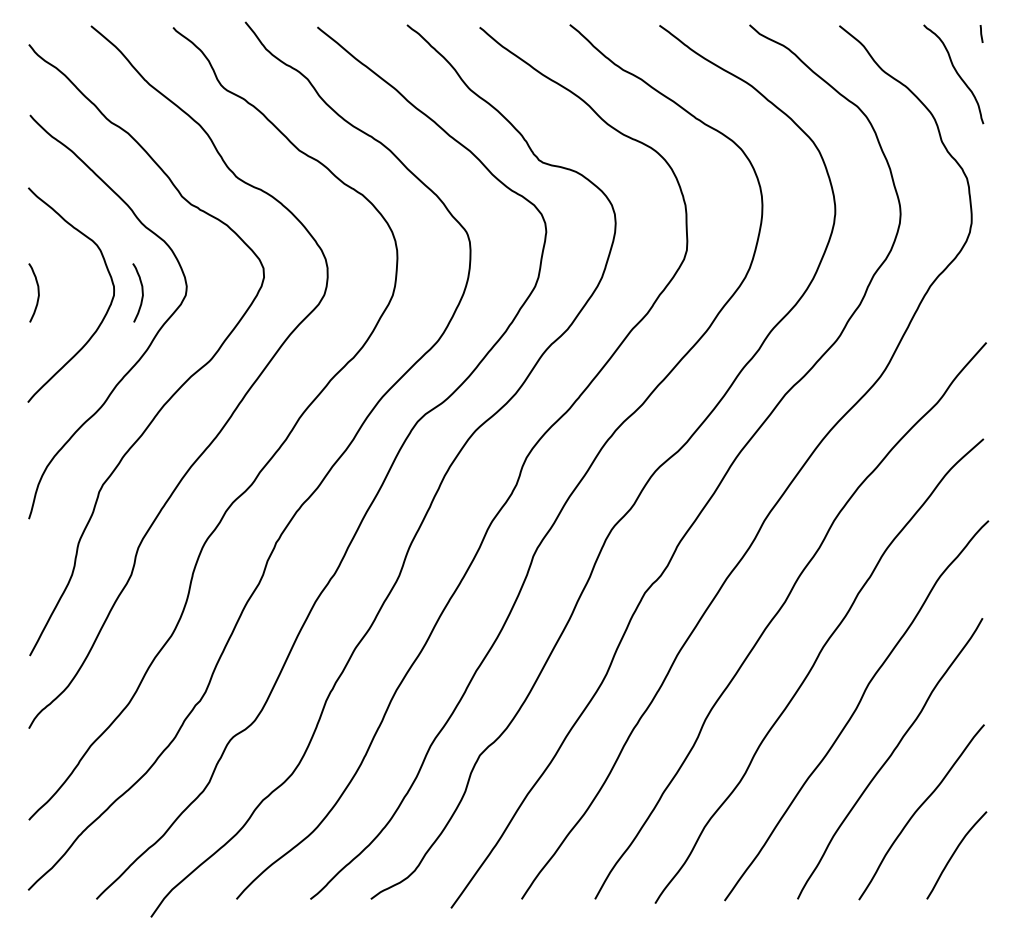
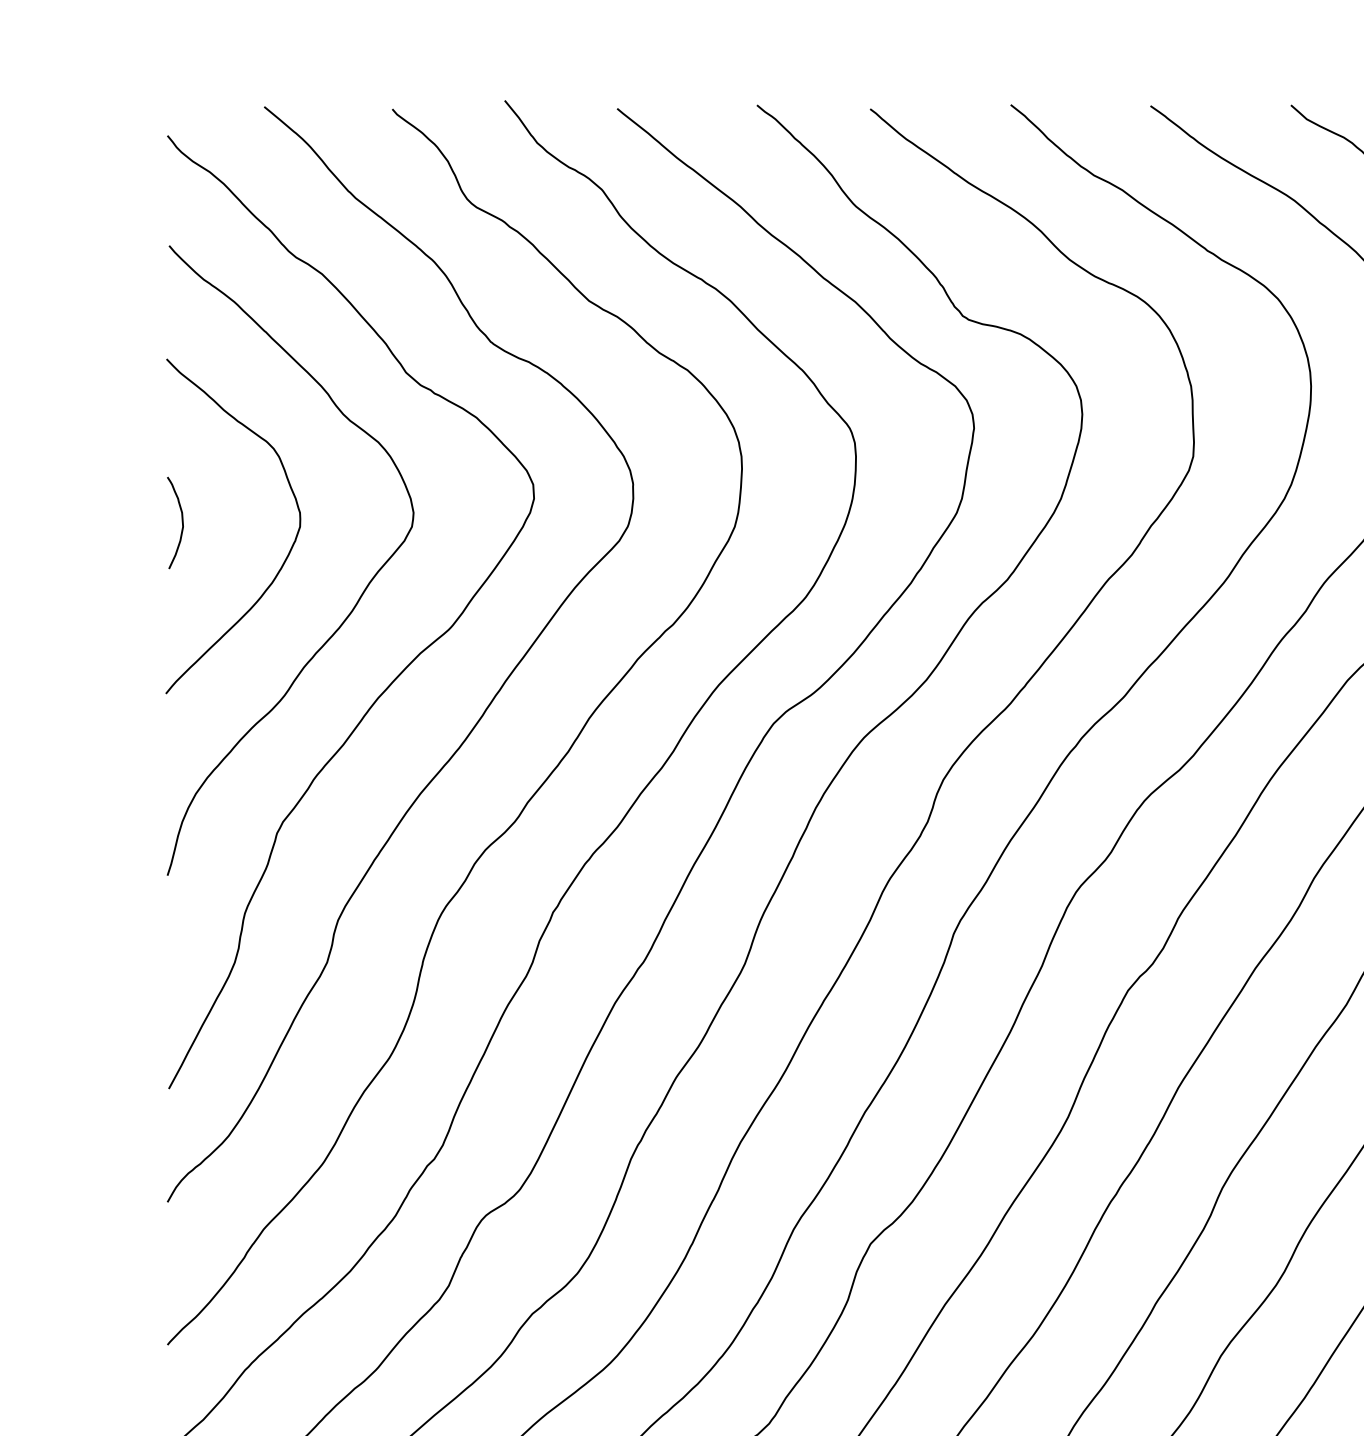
curve: (141, 292) -> (342, 522), removed

